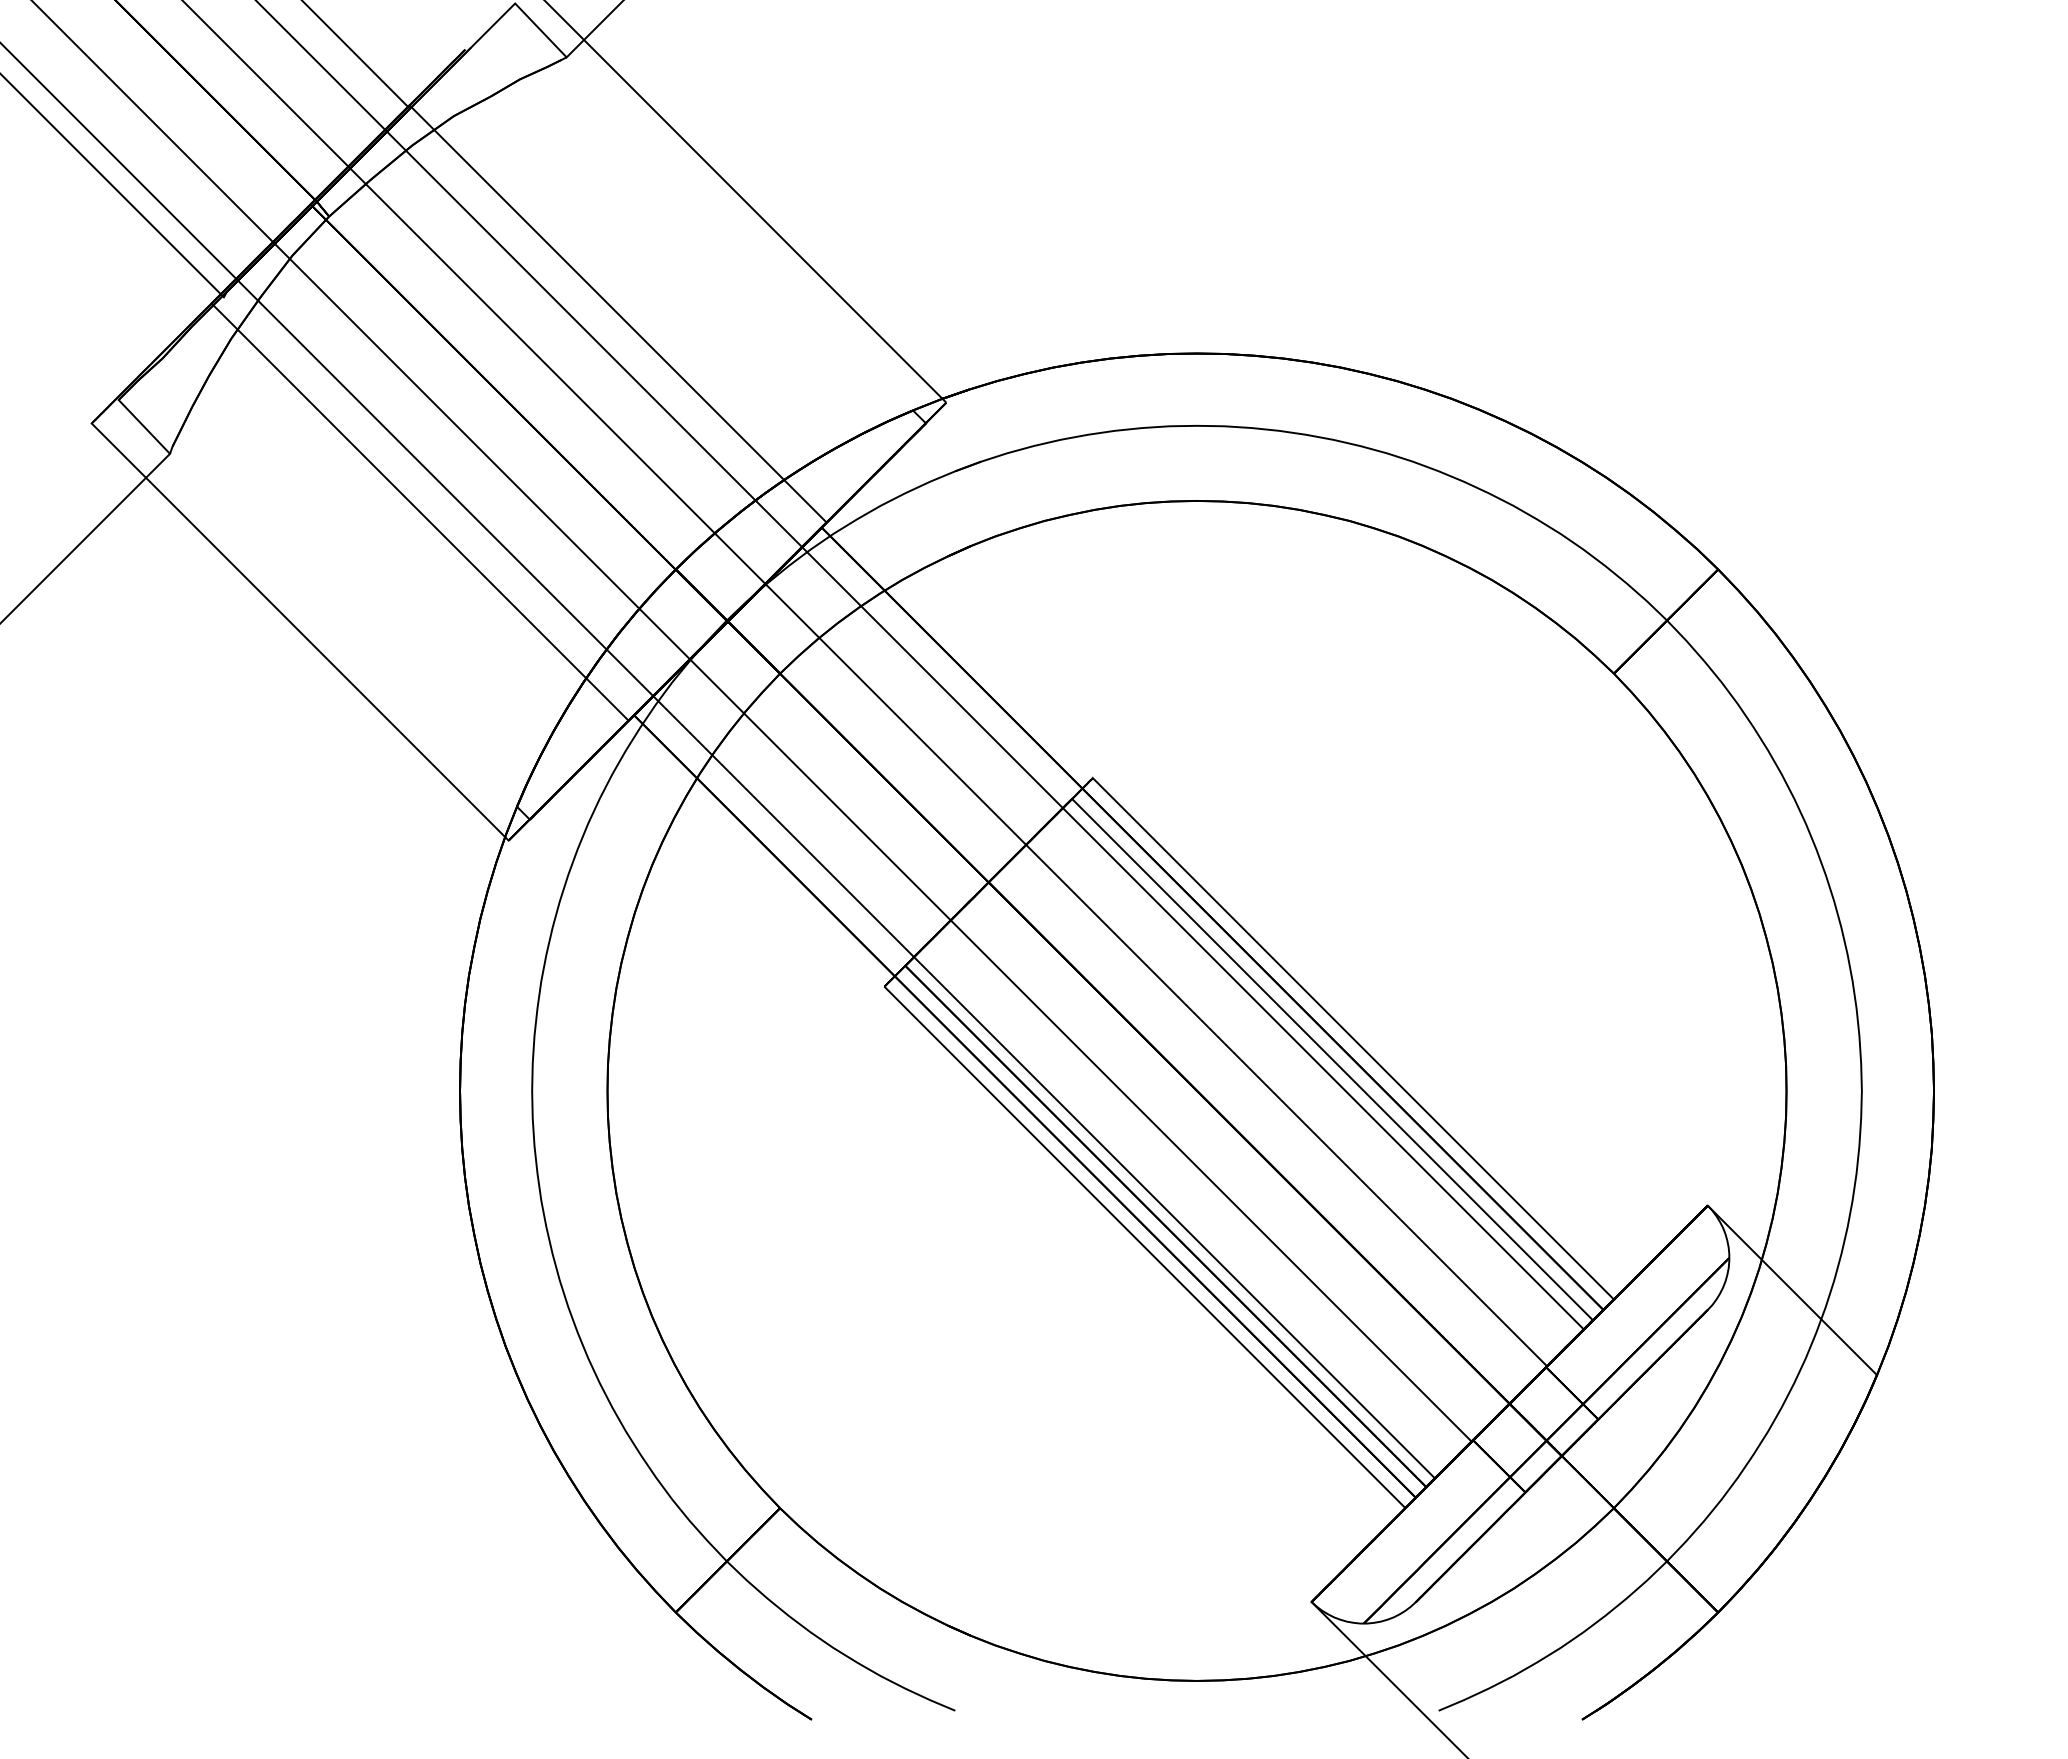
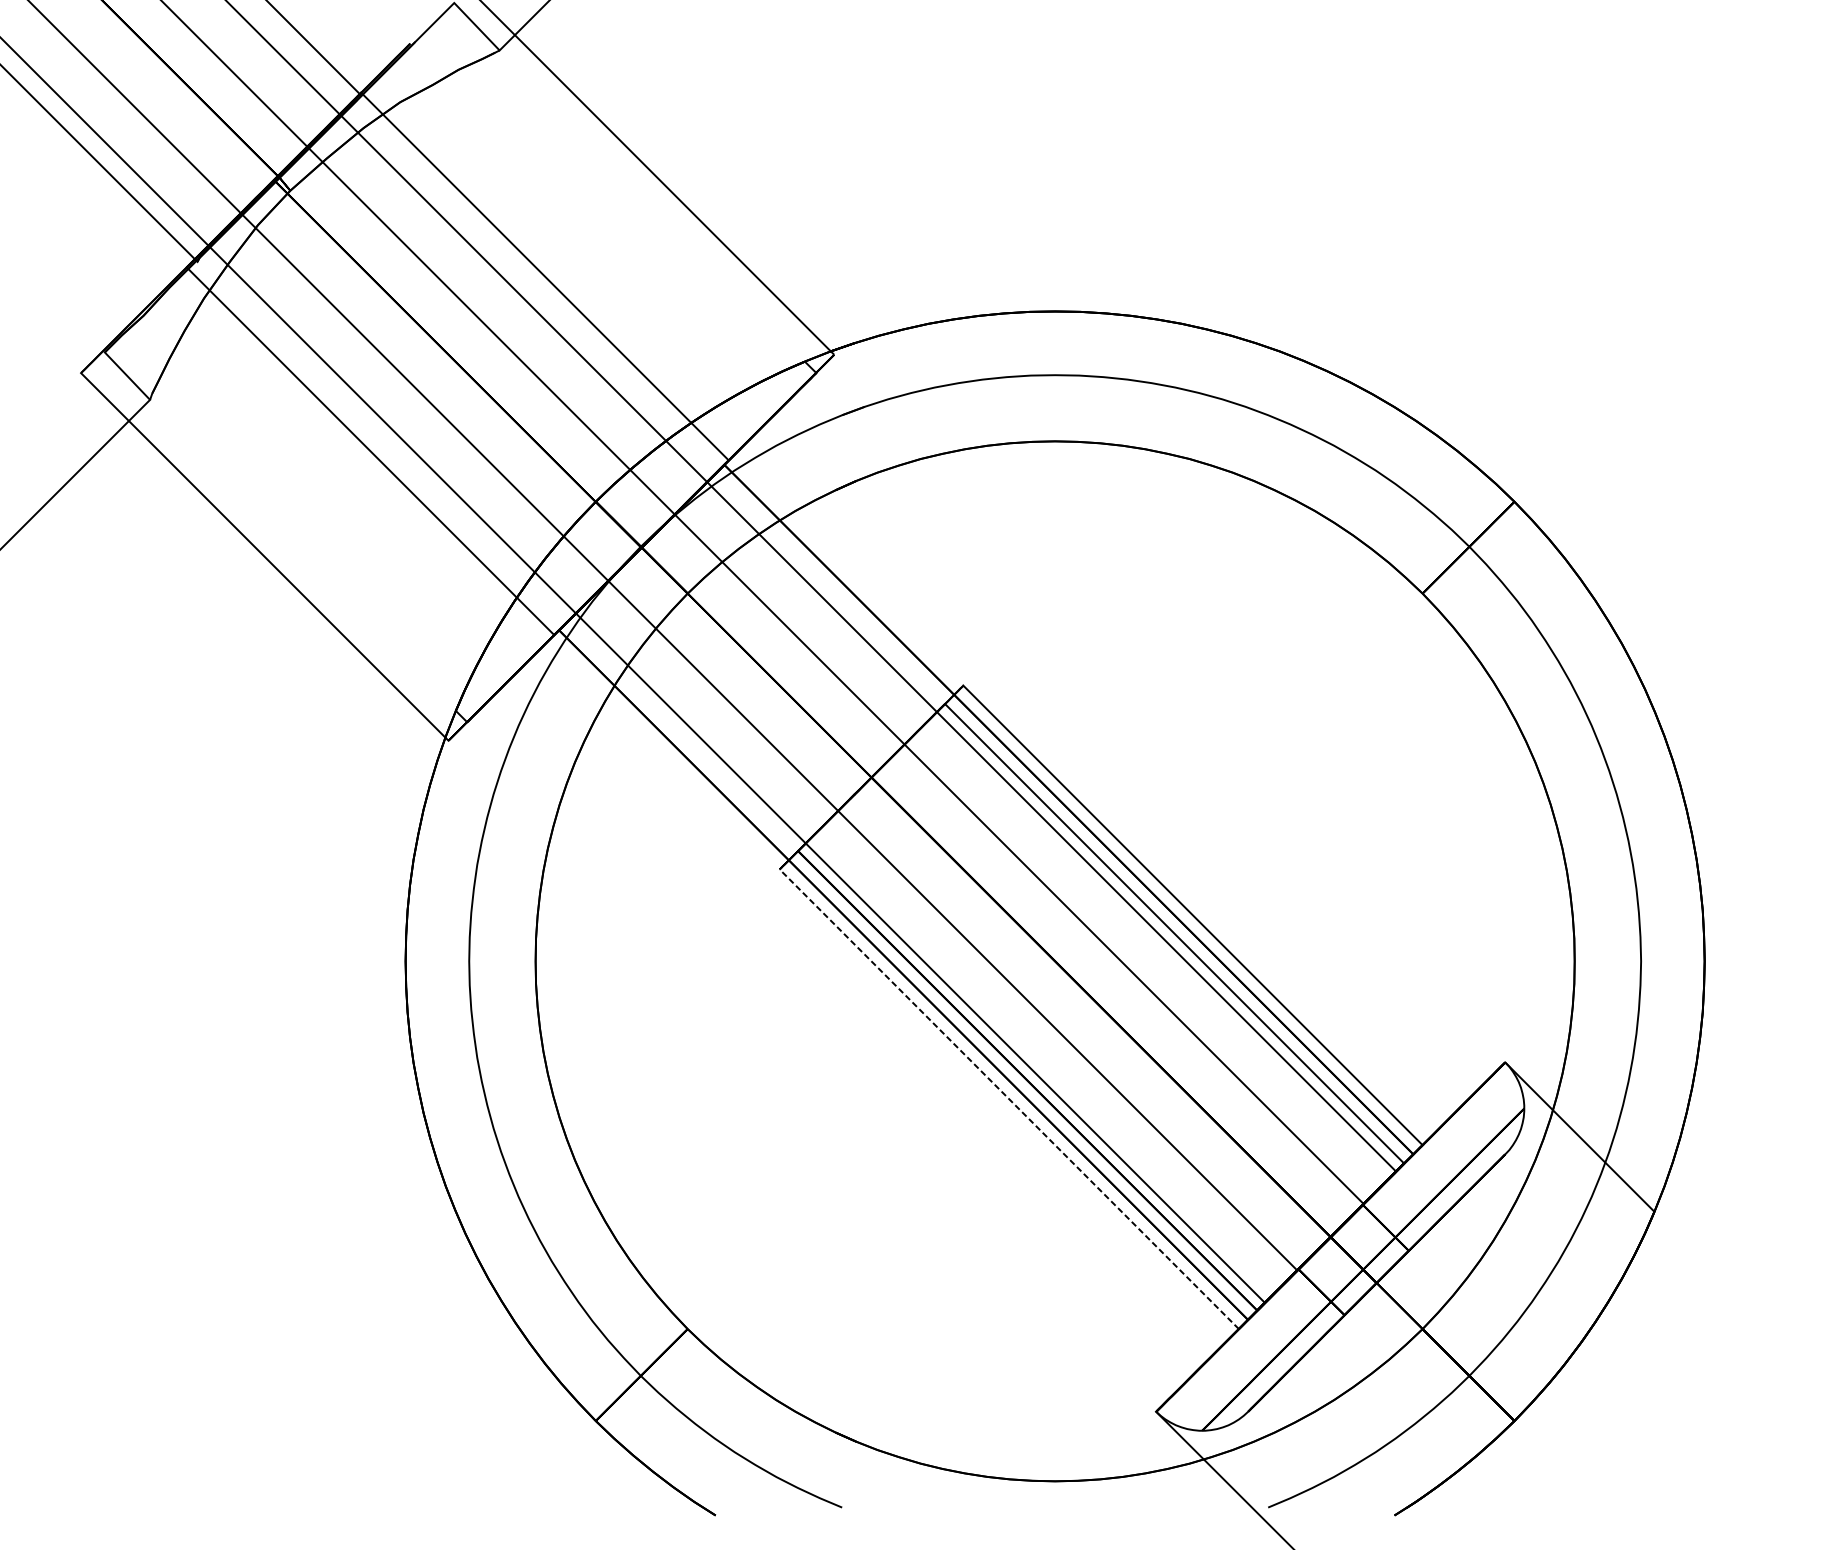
line: (1144, 1247) -> (1008, 1099), solid -> dashed

